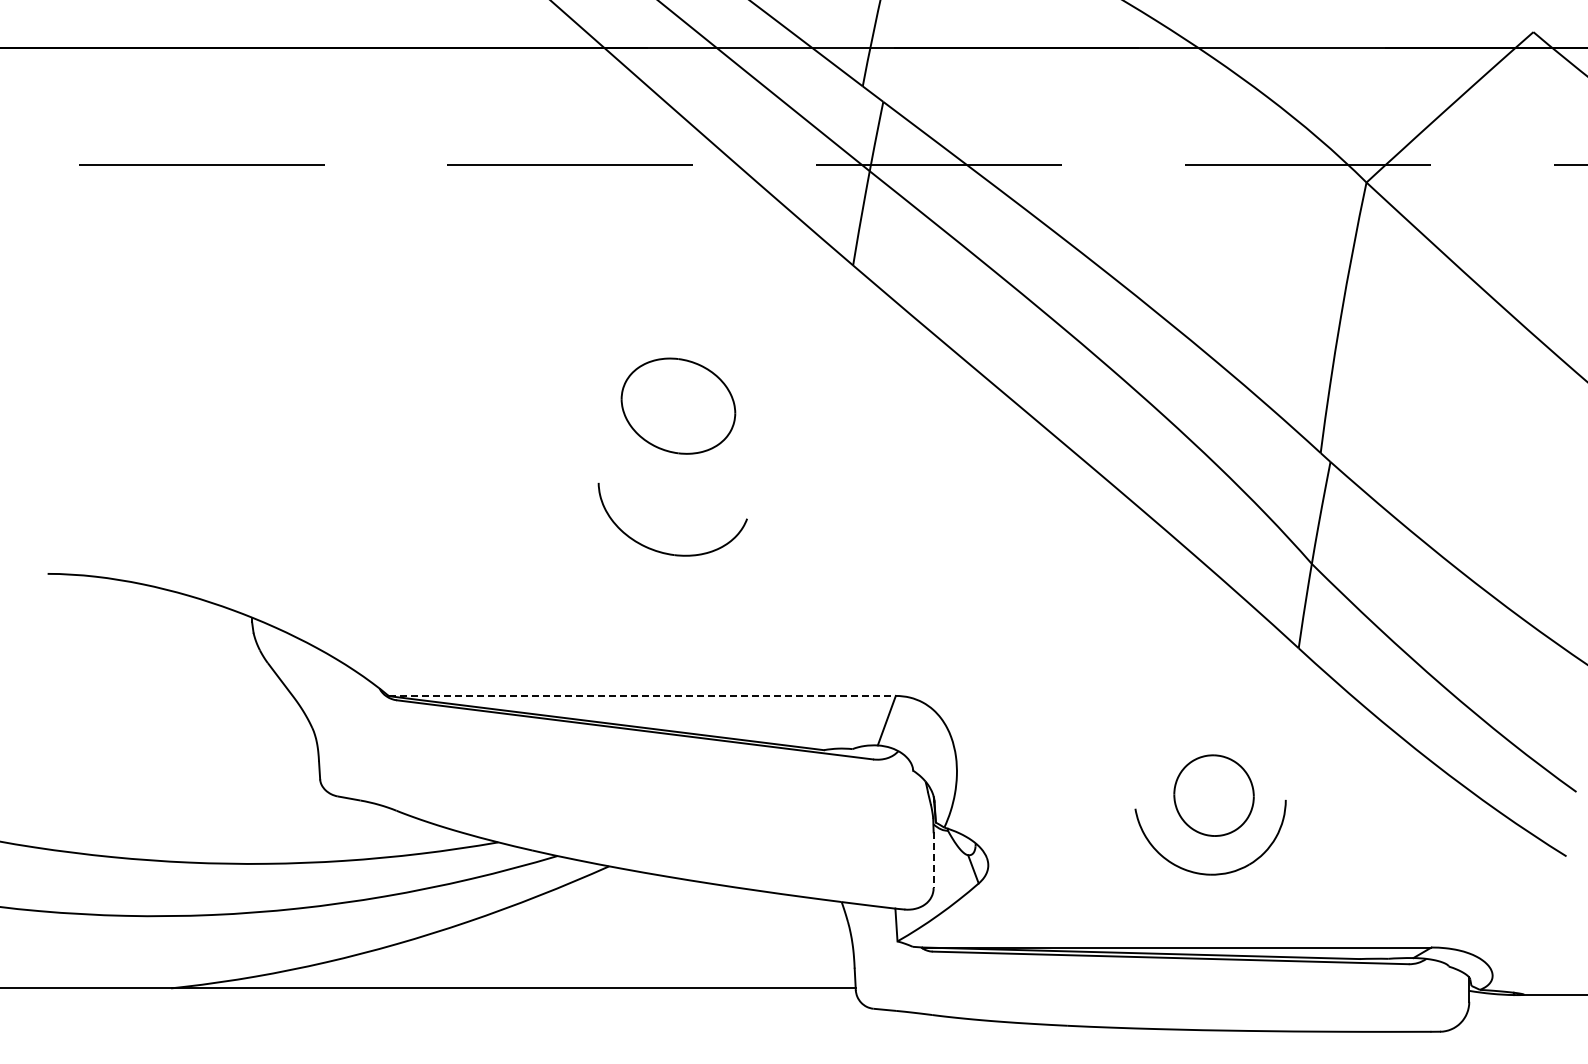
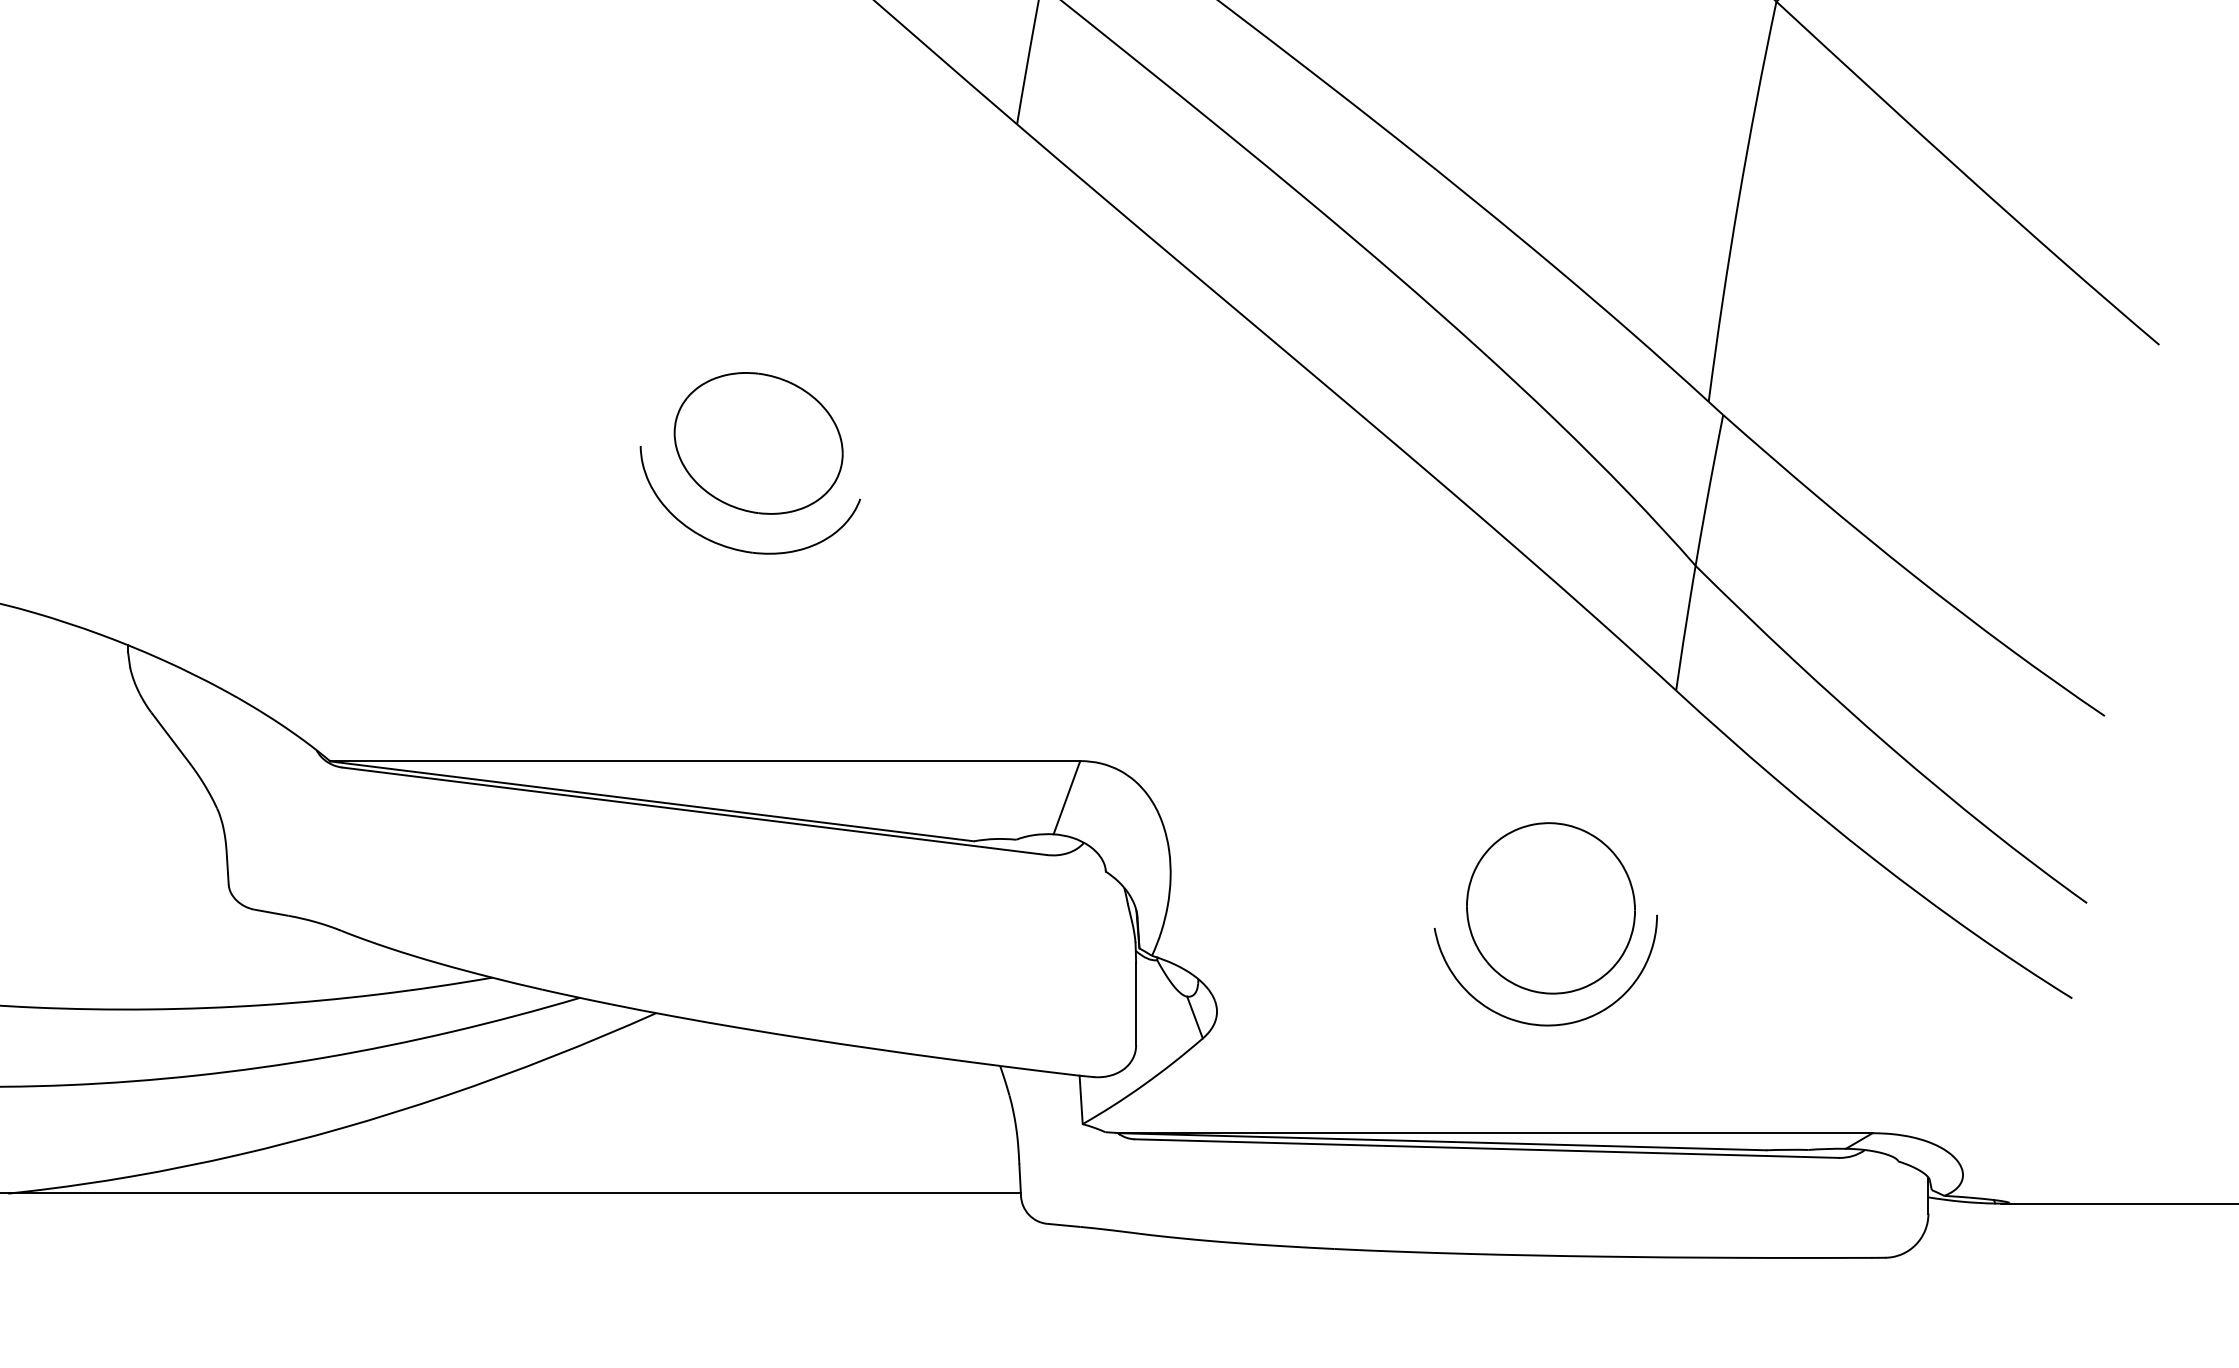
part: (678, 405) -> (758, 442), moved
line: (642, 695) -> (705, 760), dashed -> solid
part: (1213, 795) -> (1550, 908), size x1.43
line: (933, 860) -> (1135, 1004), dashed -> solid

